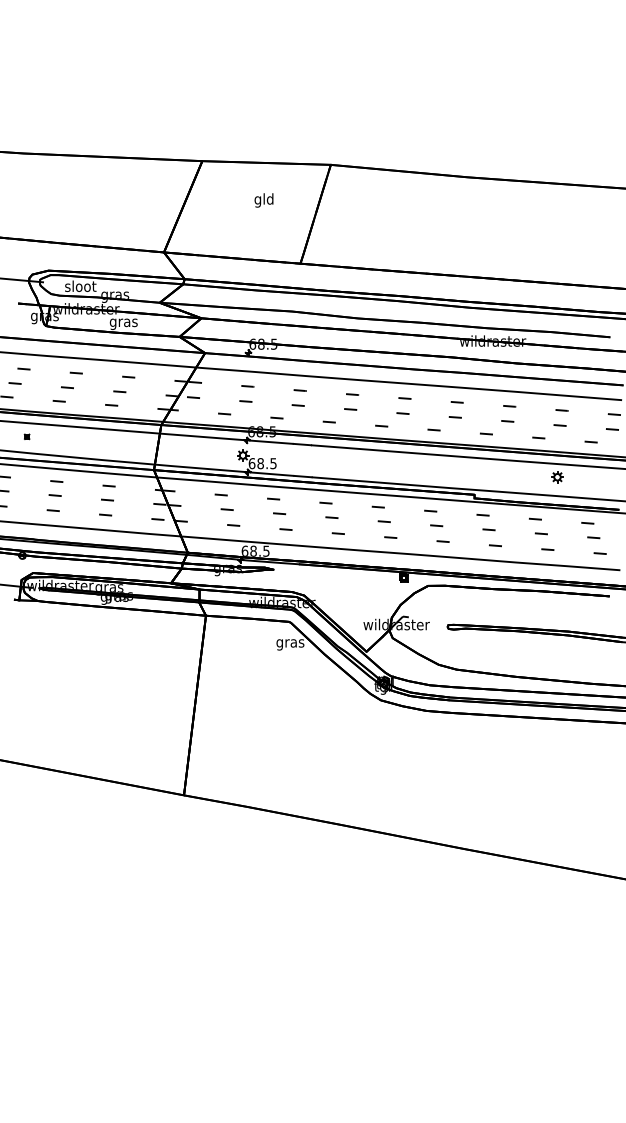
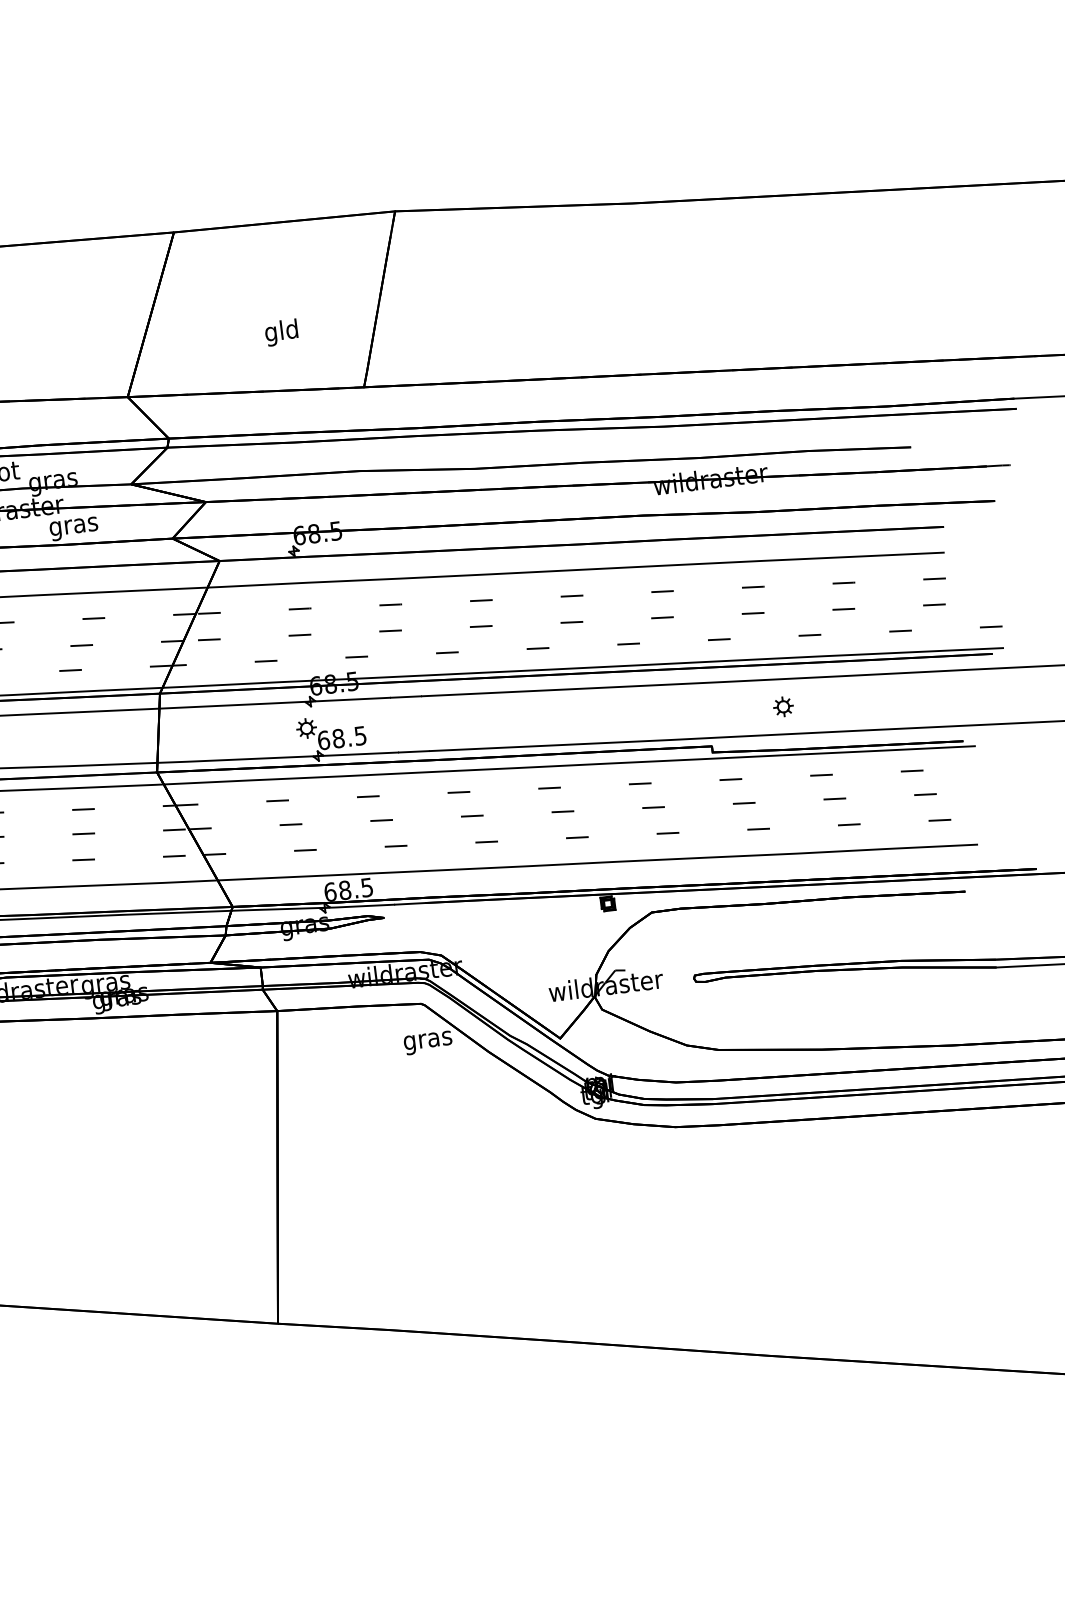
text: (263, 200) -> (280, 332), moved
part: (557, 477) -> (783, 707), moved

